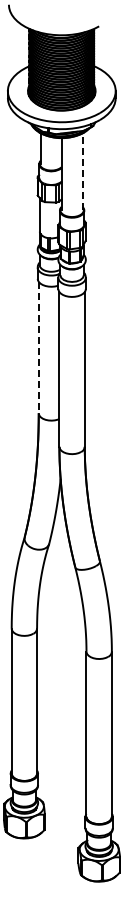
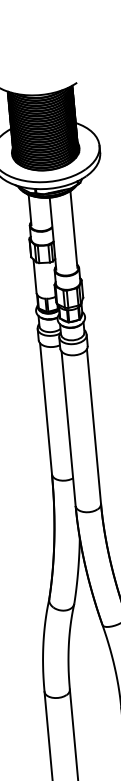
line: (82, 171) -> (73, 229), dashed -> solid
line: (38, 347) -> (45, 408), dashed -> solid

